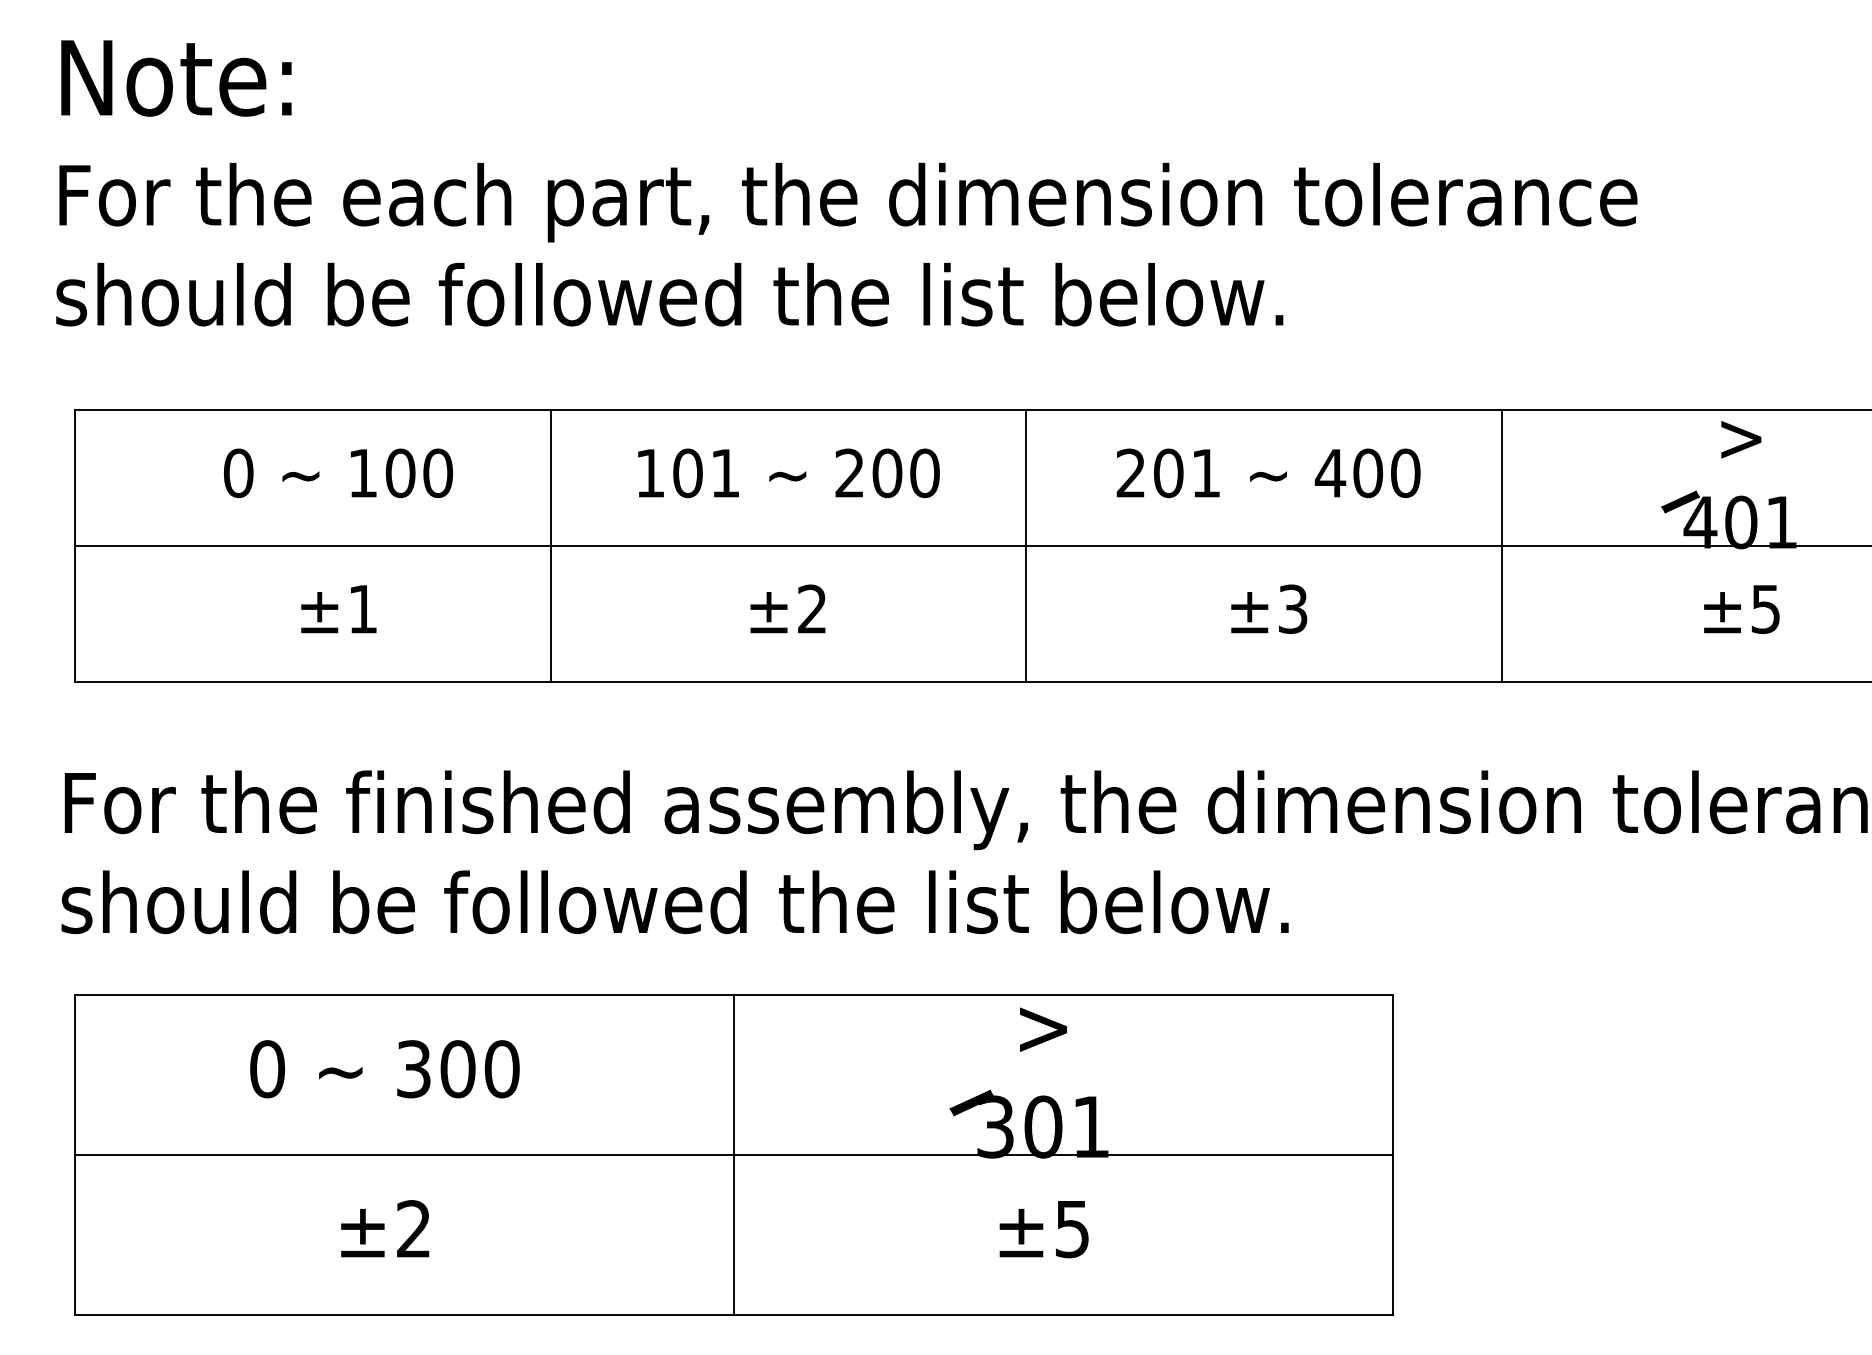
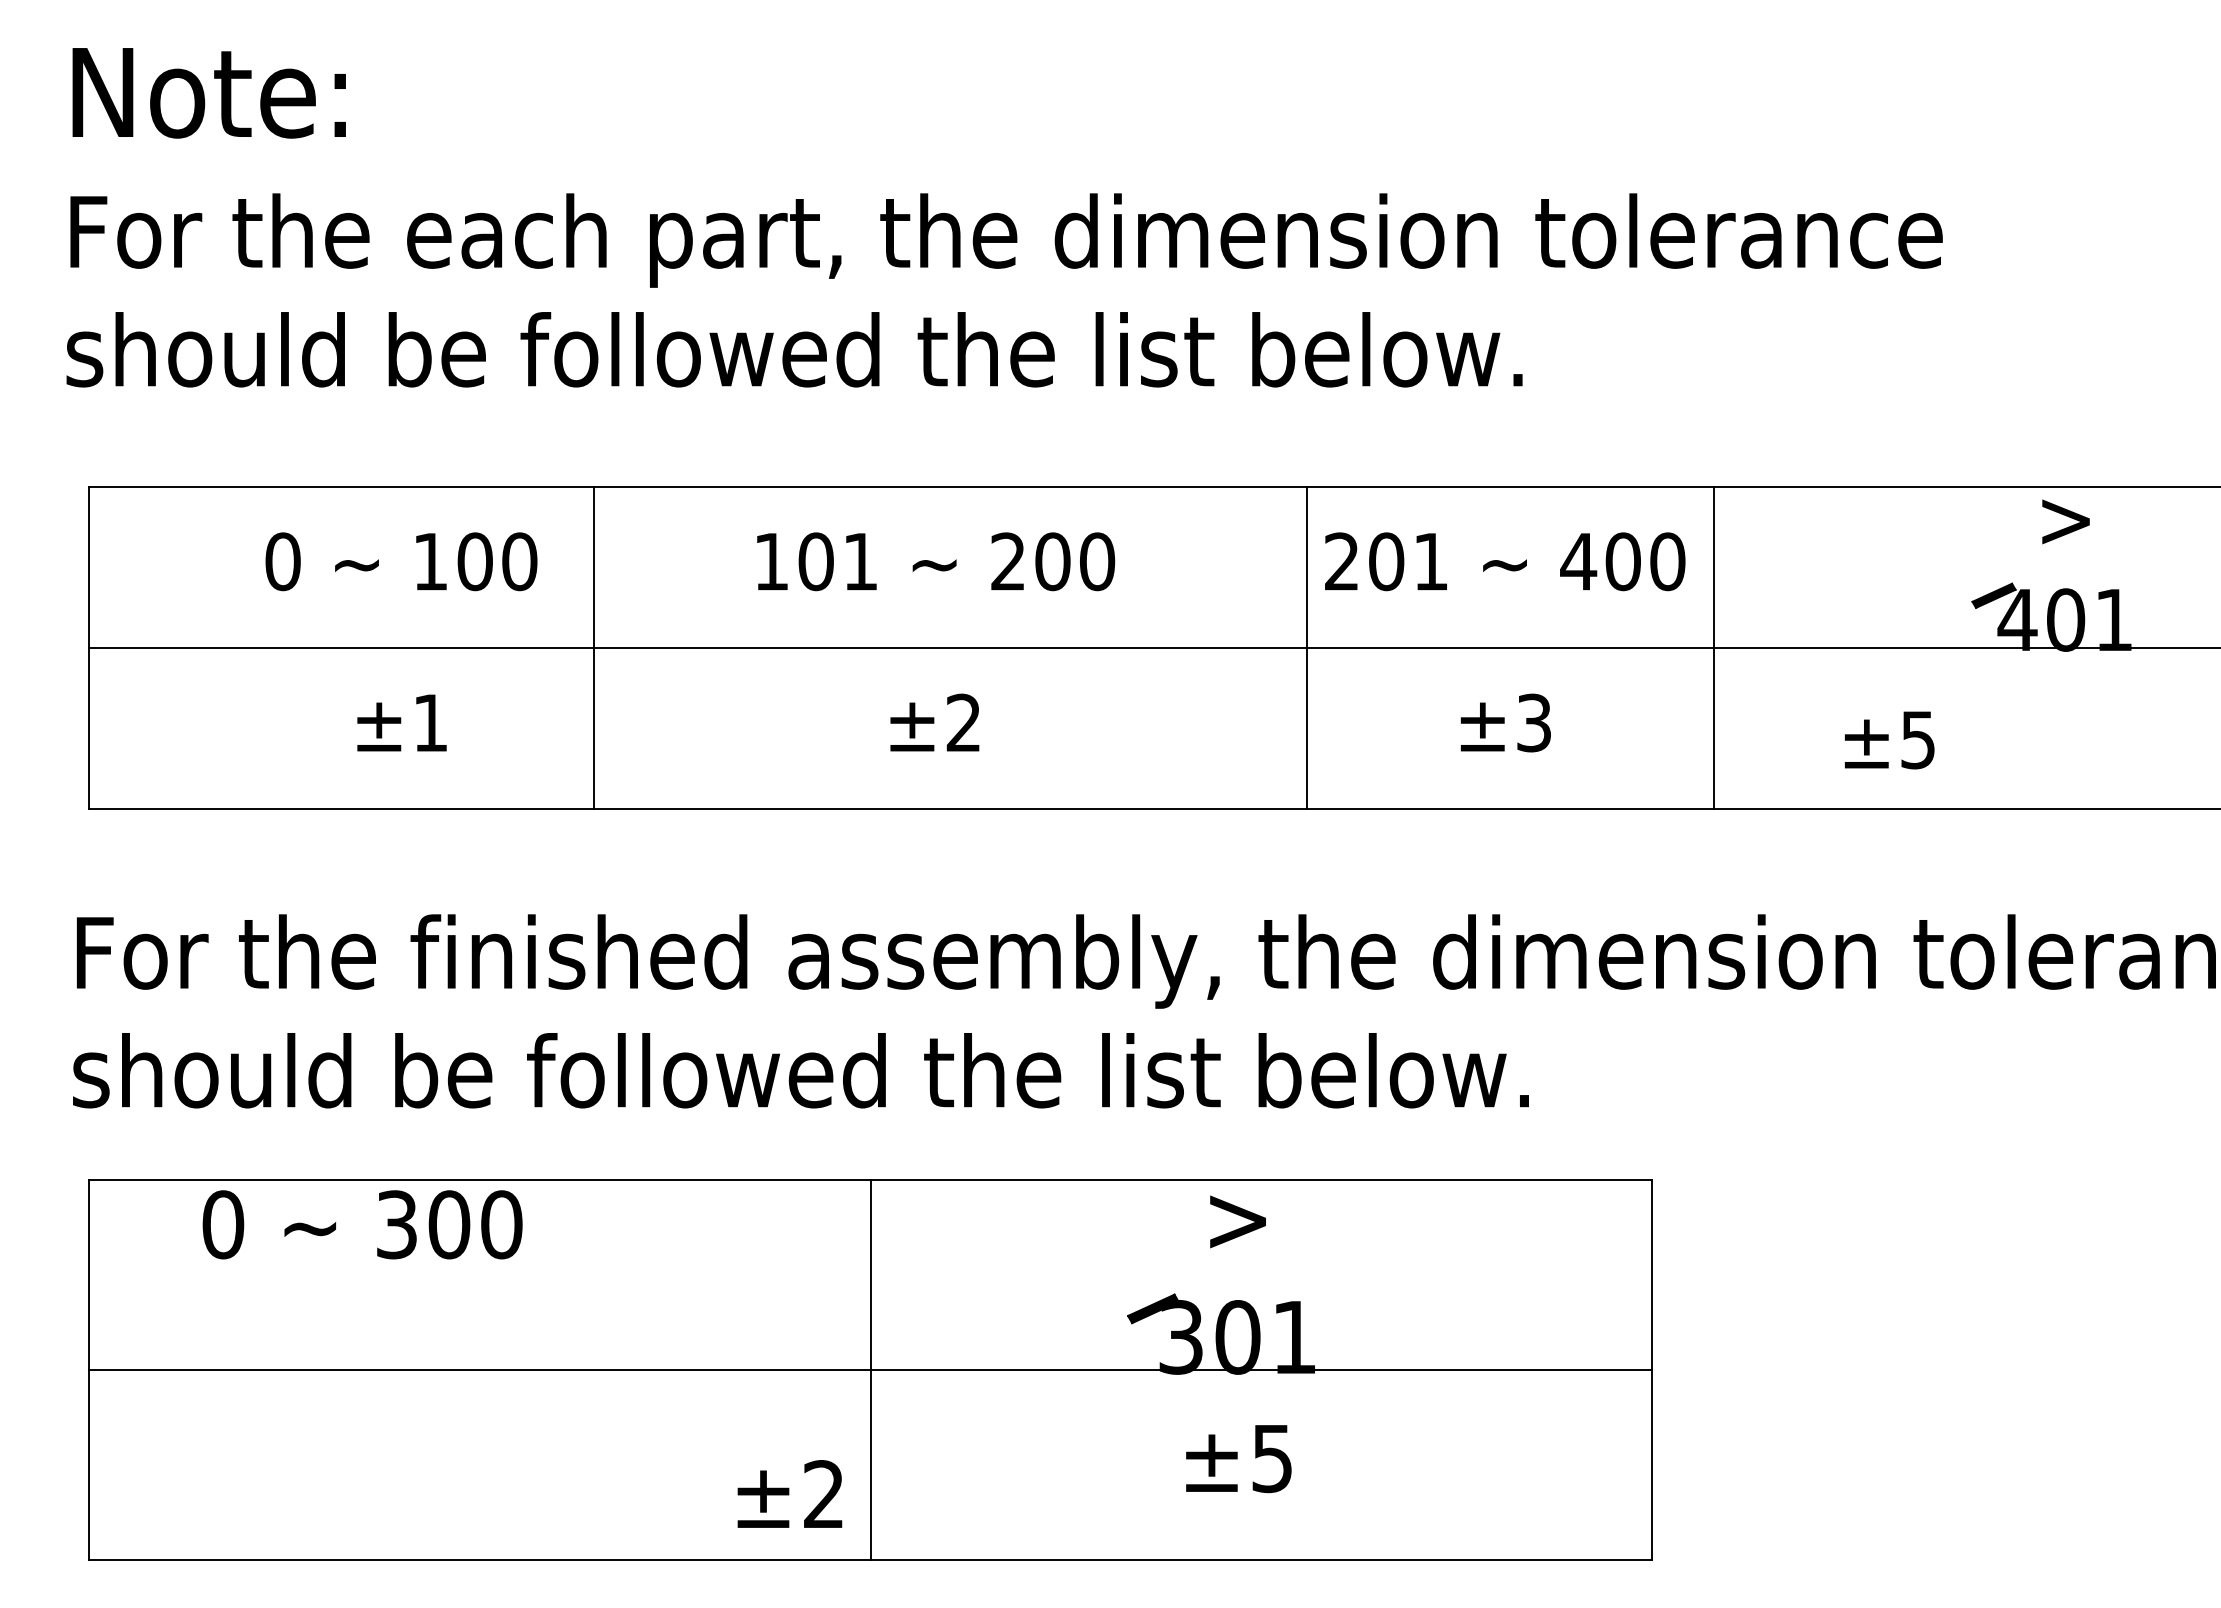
line: (550, 545) -> (593, 647), moved
line: (1026, 545) -> (1306, 647), moved
line: (1501, 545) -> (1713, 647), moved
text: (1741, 609) -> (1889, 740), moved
text: (384, 1068) -> (362, 1224), moved
text: (384, 1228) -> (789, 1493), moved

